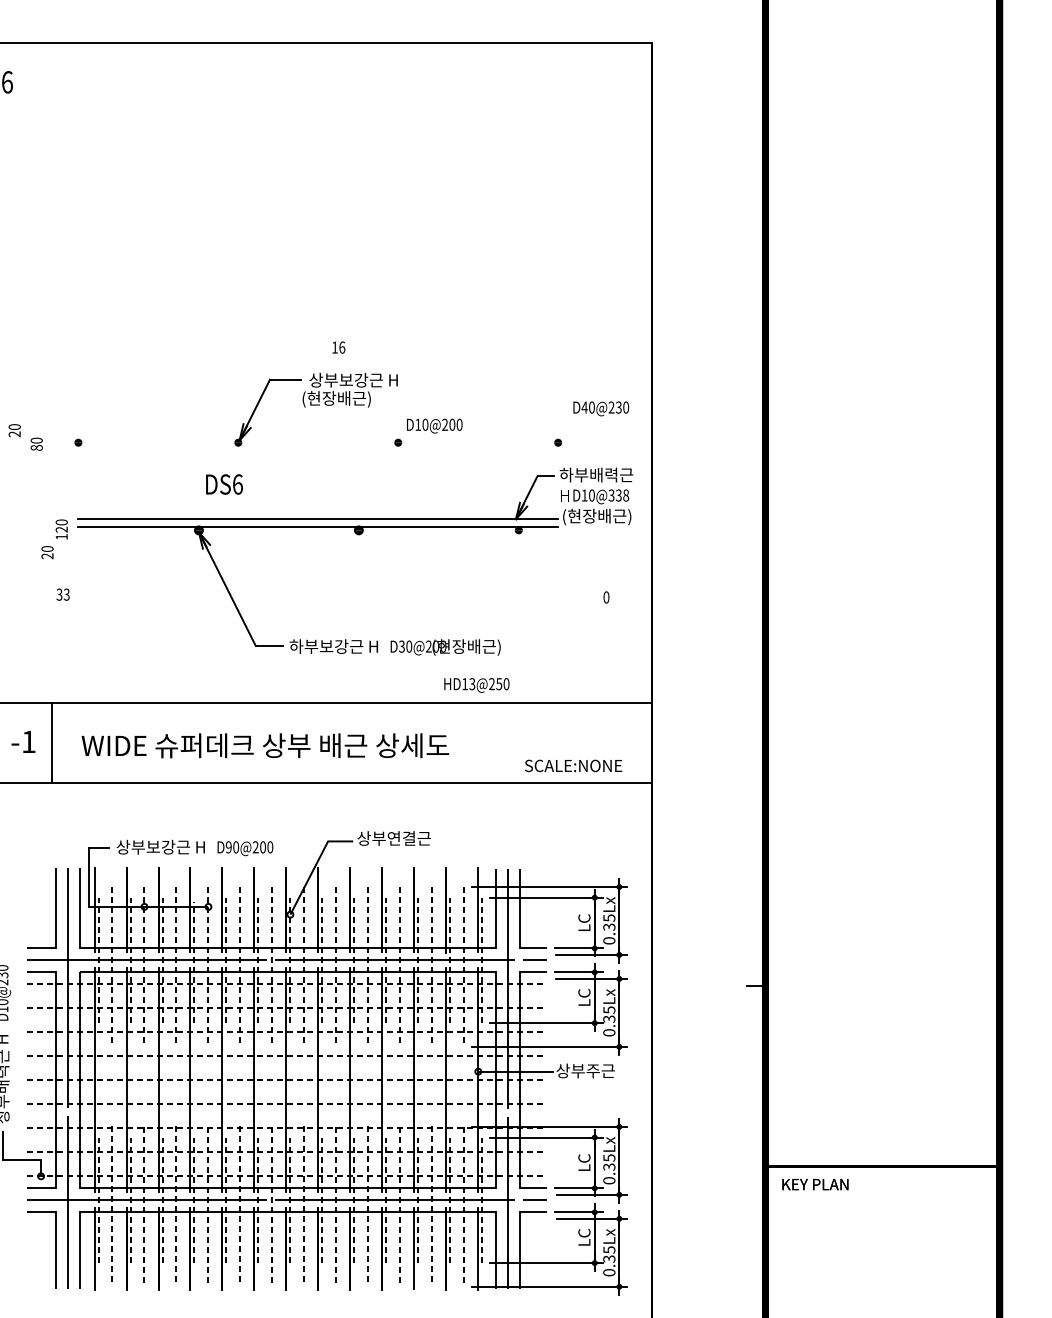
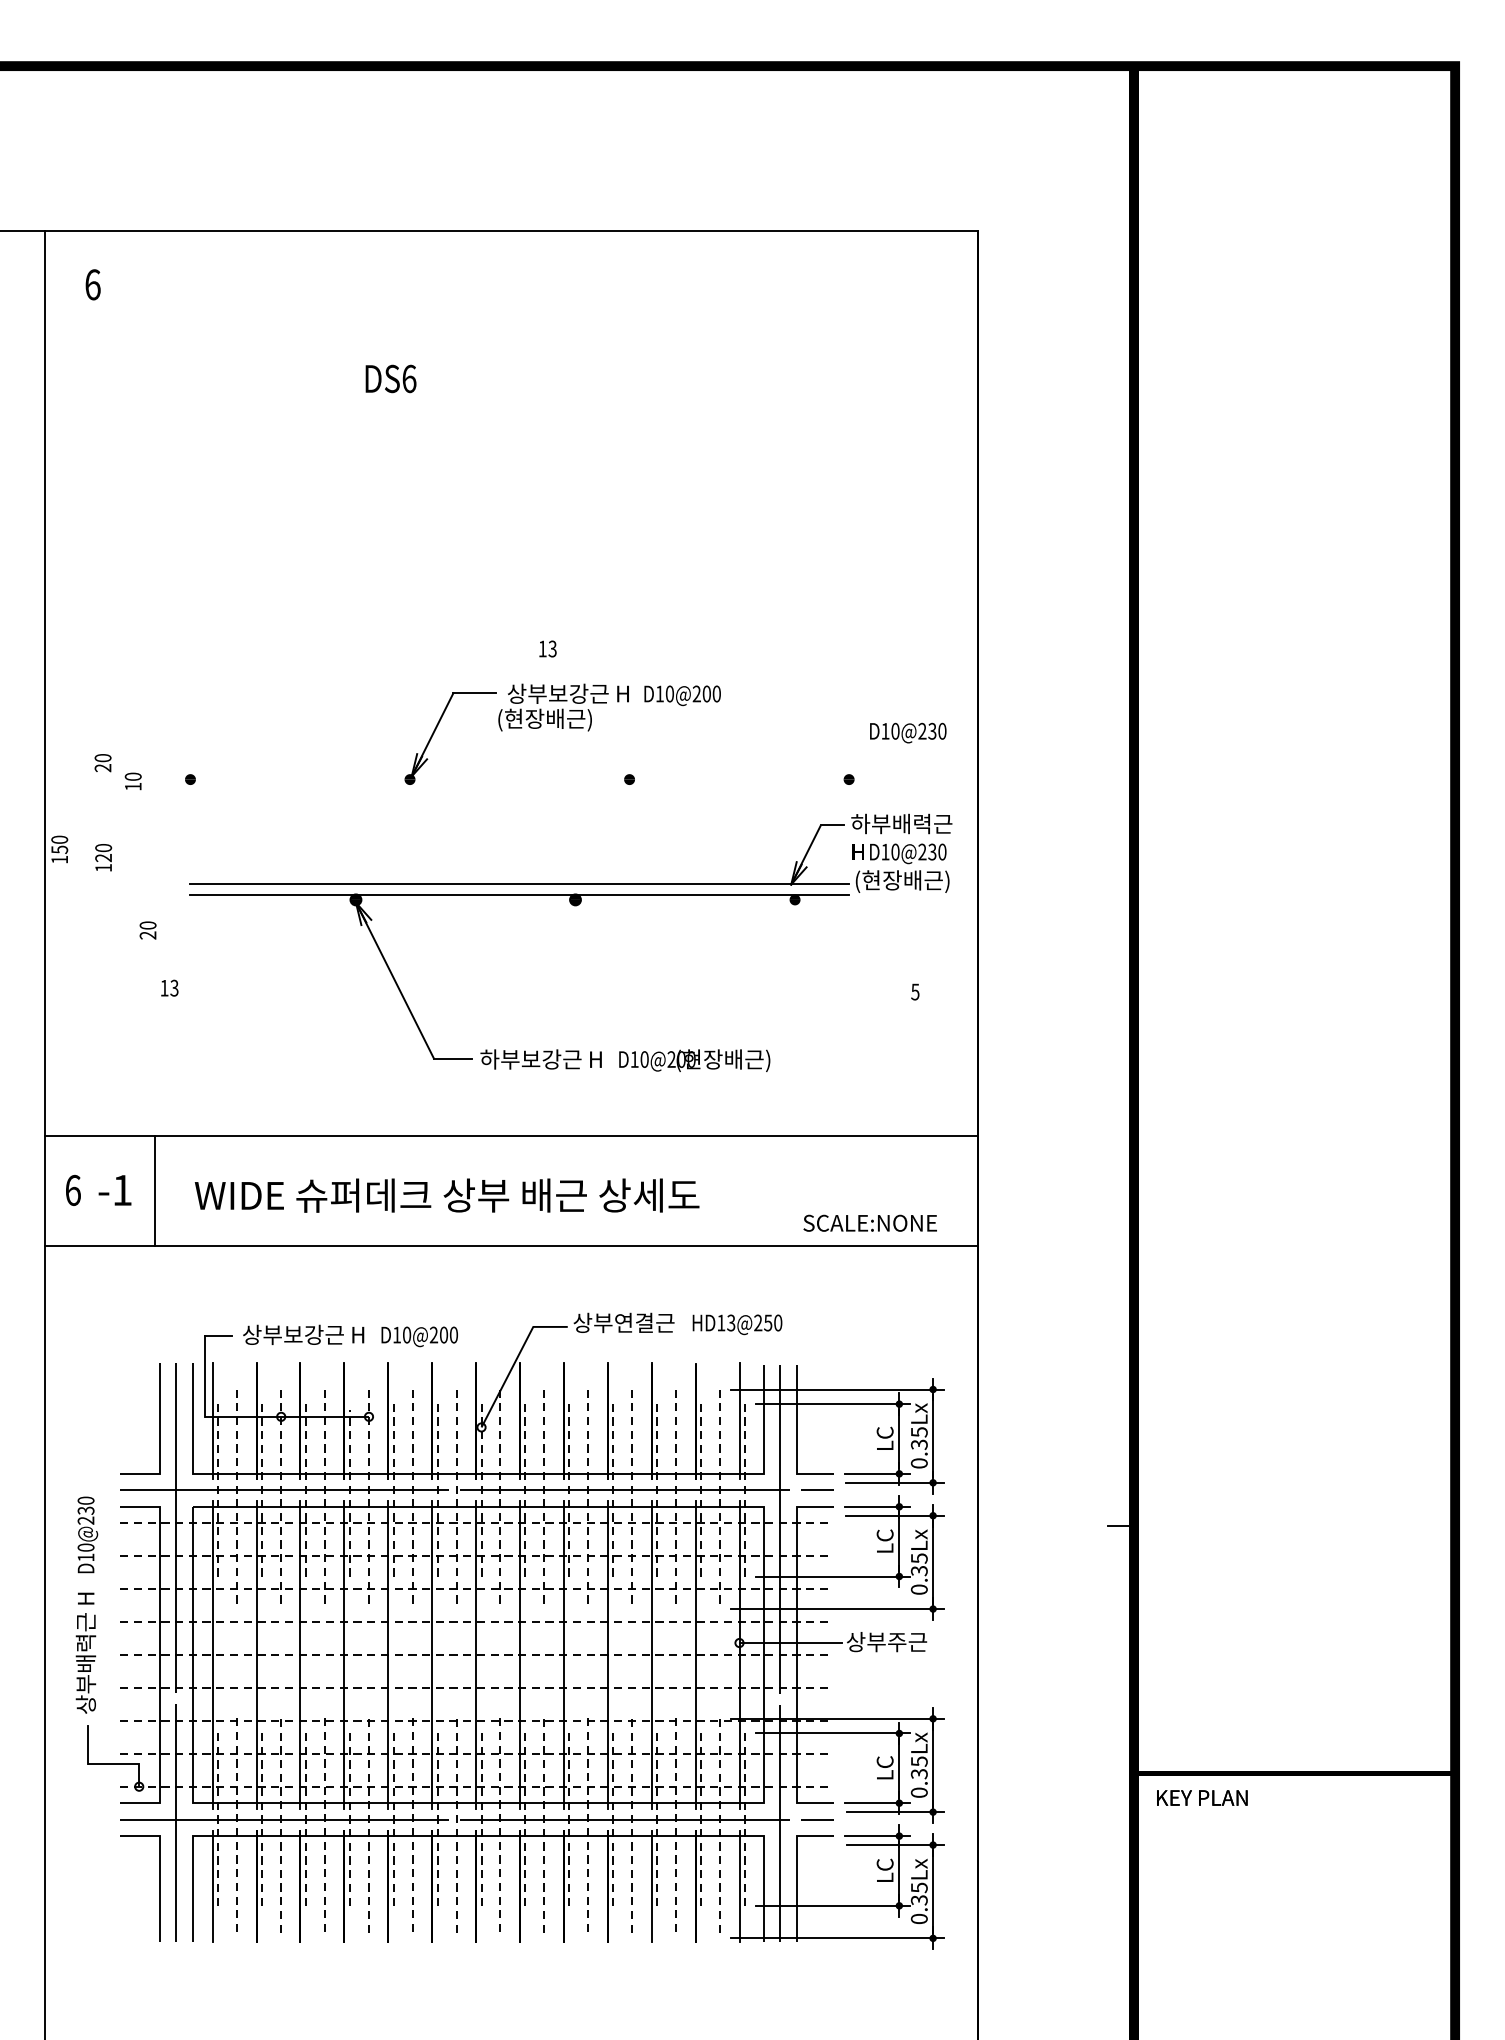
text: (342, 347) -> (552, 648), 16 -> 13
text: (584, 407) -> (885, 731), D40@230 -> D10@230
text: (434, 425) -> (682, 695), moved
text: (36, 447) -> (132, 786), 80 -> 10
text: (224, 484) -> (390, 378), moved
text: (618, 495) -> (932, 852), D10@338 -> D10@230
text: (61, 529) -> (103, 857), moved
text: (59, 594) -> (164, 987), 33 -> 13
text: (606, 597) -> (915, 991), 0 -> 5
text: (401, 646) -> (634, 1059), D30@200 -> D10@200
text: (476, 685) -> (737, 1324), moved
text: (228, 846) -> (396, 1334), D90@200 -> D10@200

